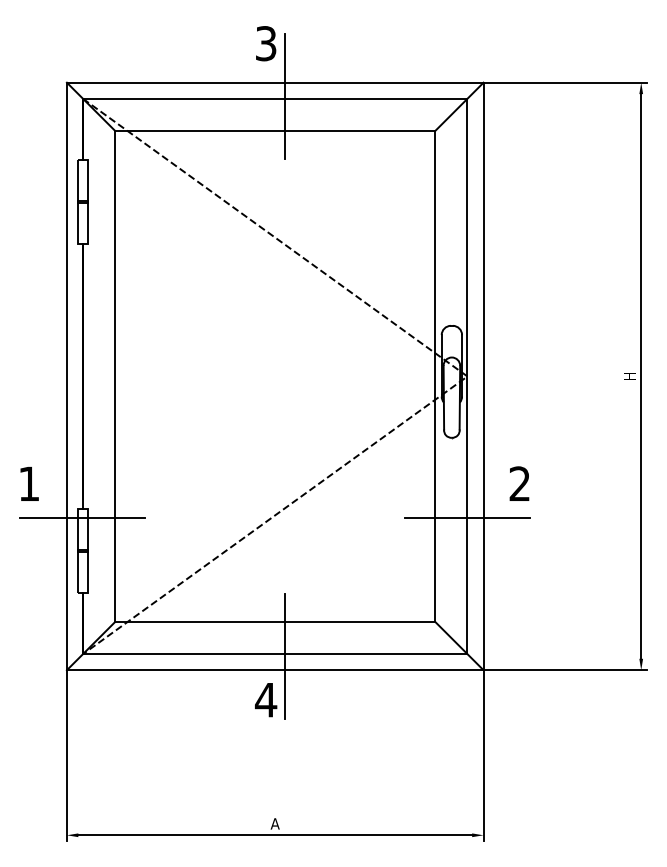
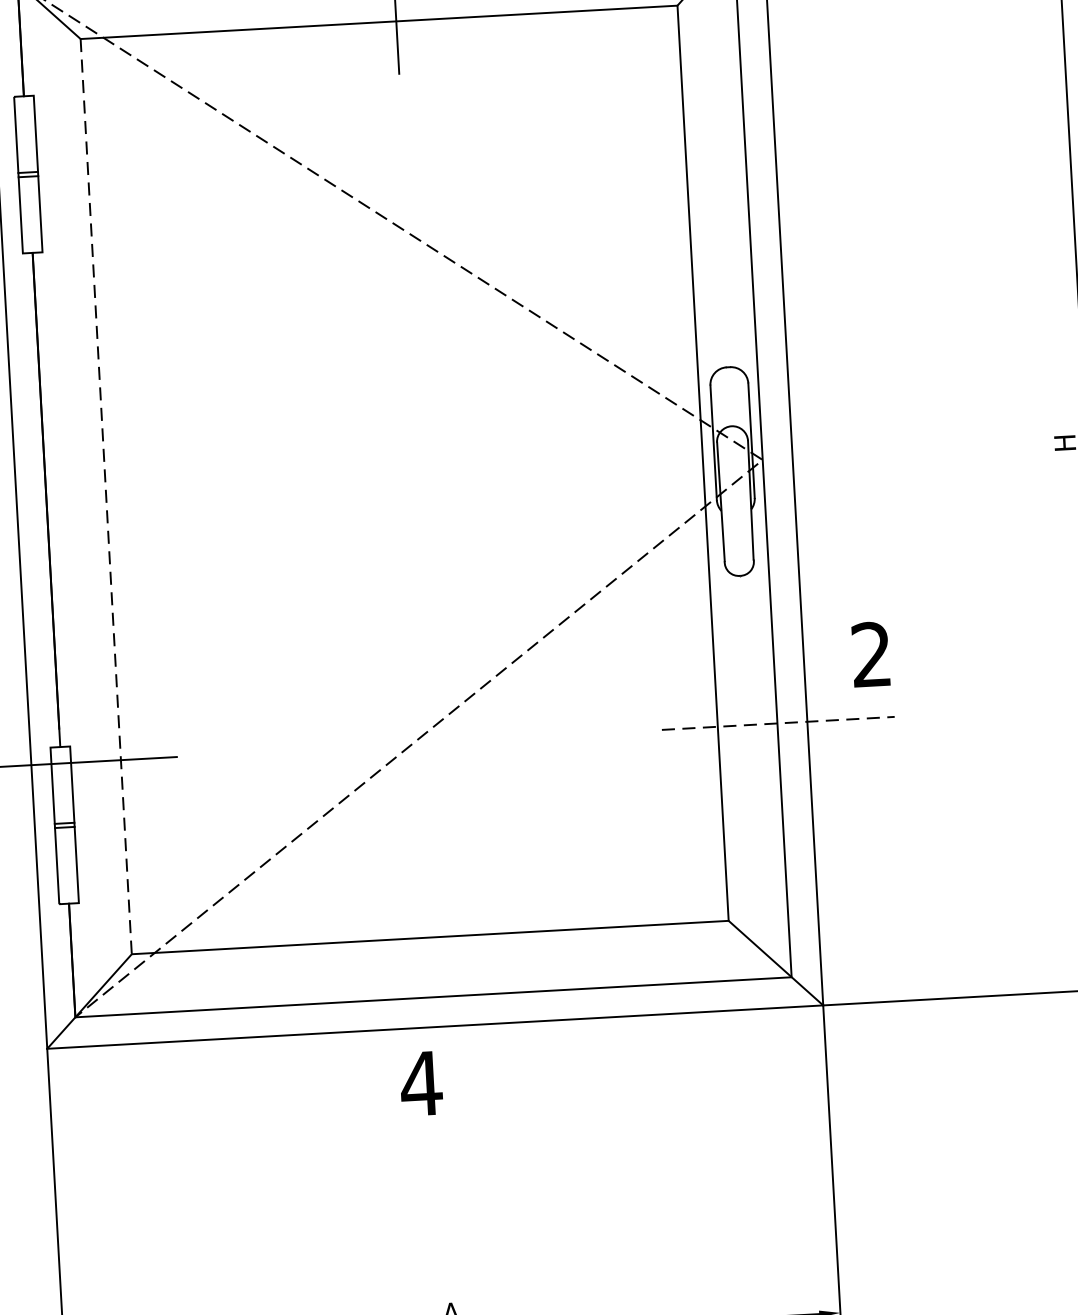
line: (115, 376) -> (107, 496), solid -> dashed
line: (468, 517) -> (779, 722), solid -> dashed
line: (284, 655) -> (450, 998), removed

